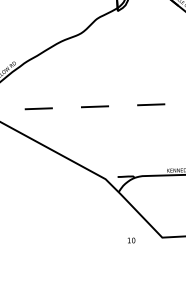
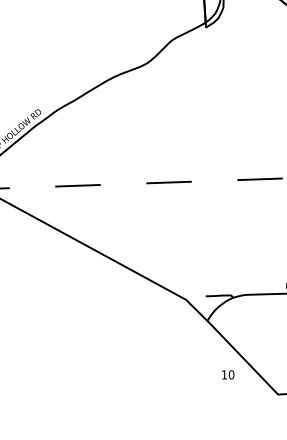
text: (131, 240) -> (228, 374), moved

